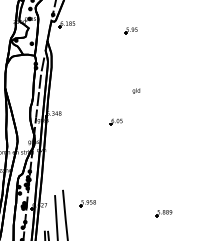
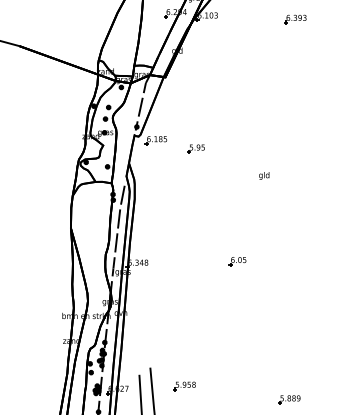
part: (130, 30) -> (195, 148), moved
text: (136, 90) -> (264, 175), moved
part: (116, 122) -> (237, 261), moved

